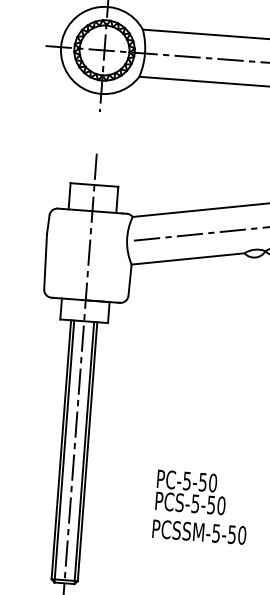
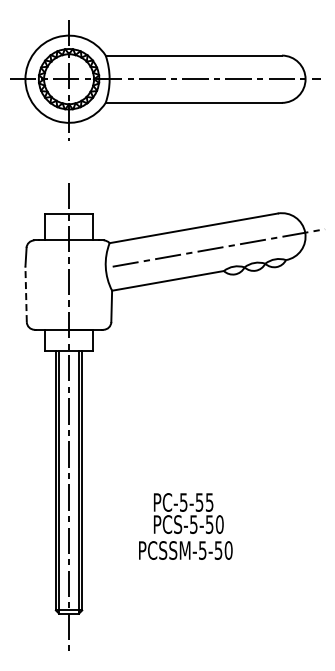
line: (45, 261) -> (26, 294), solid -> dashed
text: (212, 483) -> (209, 502), PC-5-50 -> PC-5-55
text: (199, 532) -> (185, 550), moved

